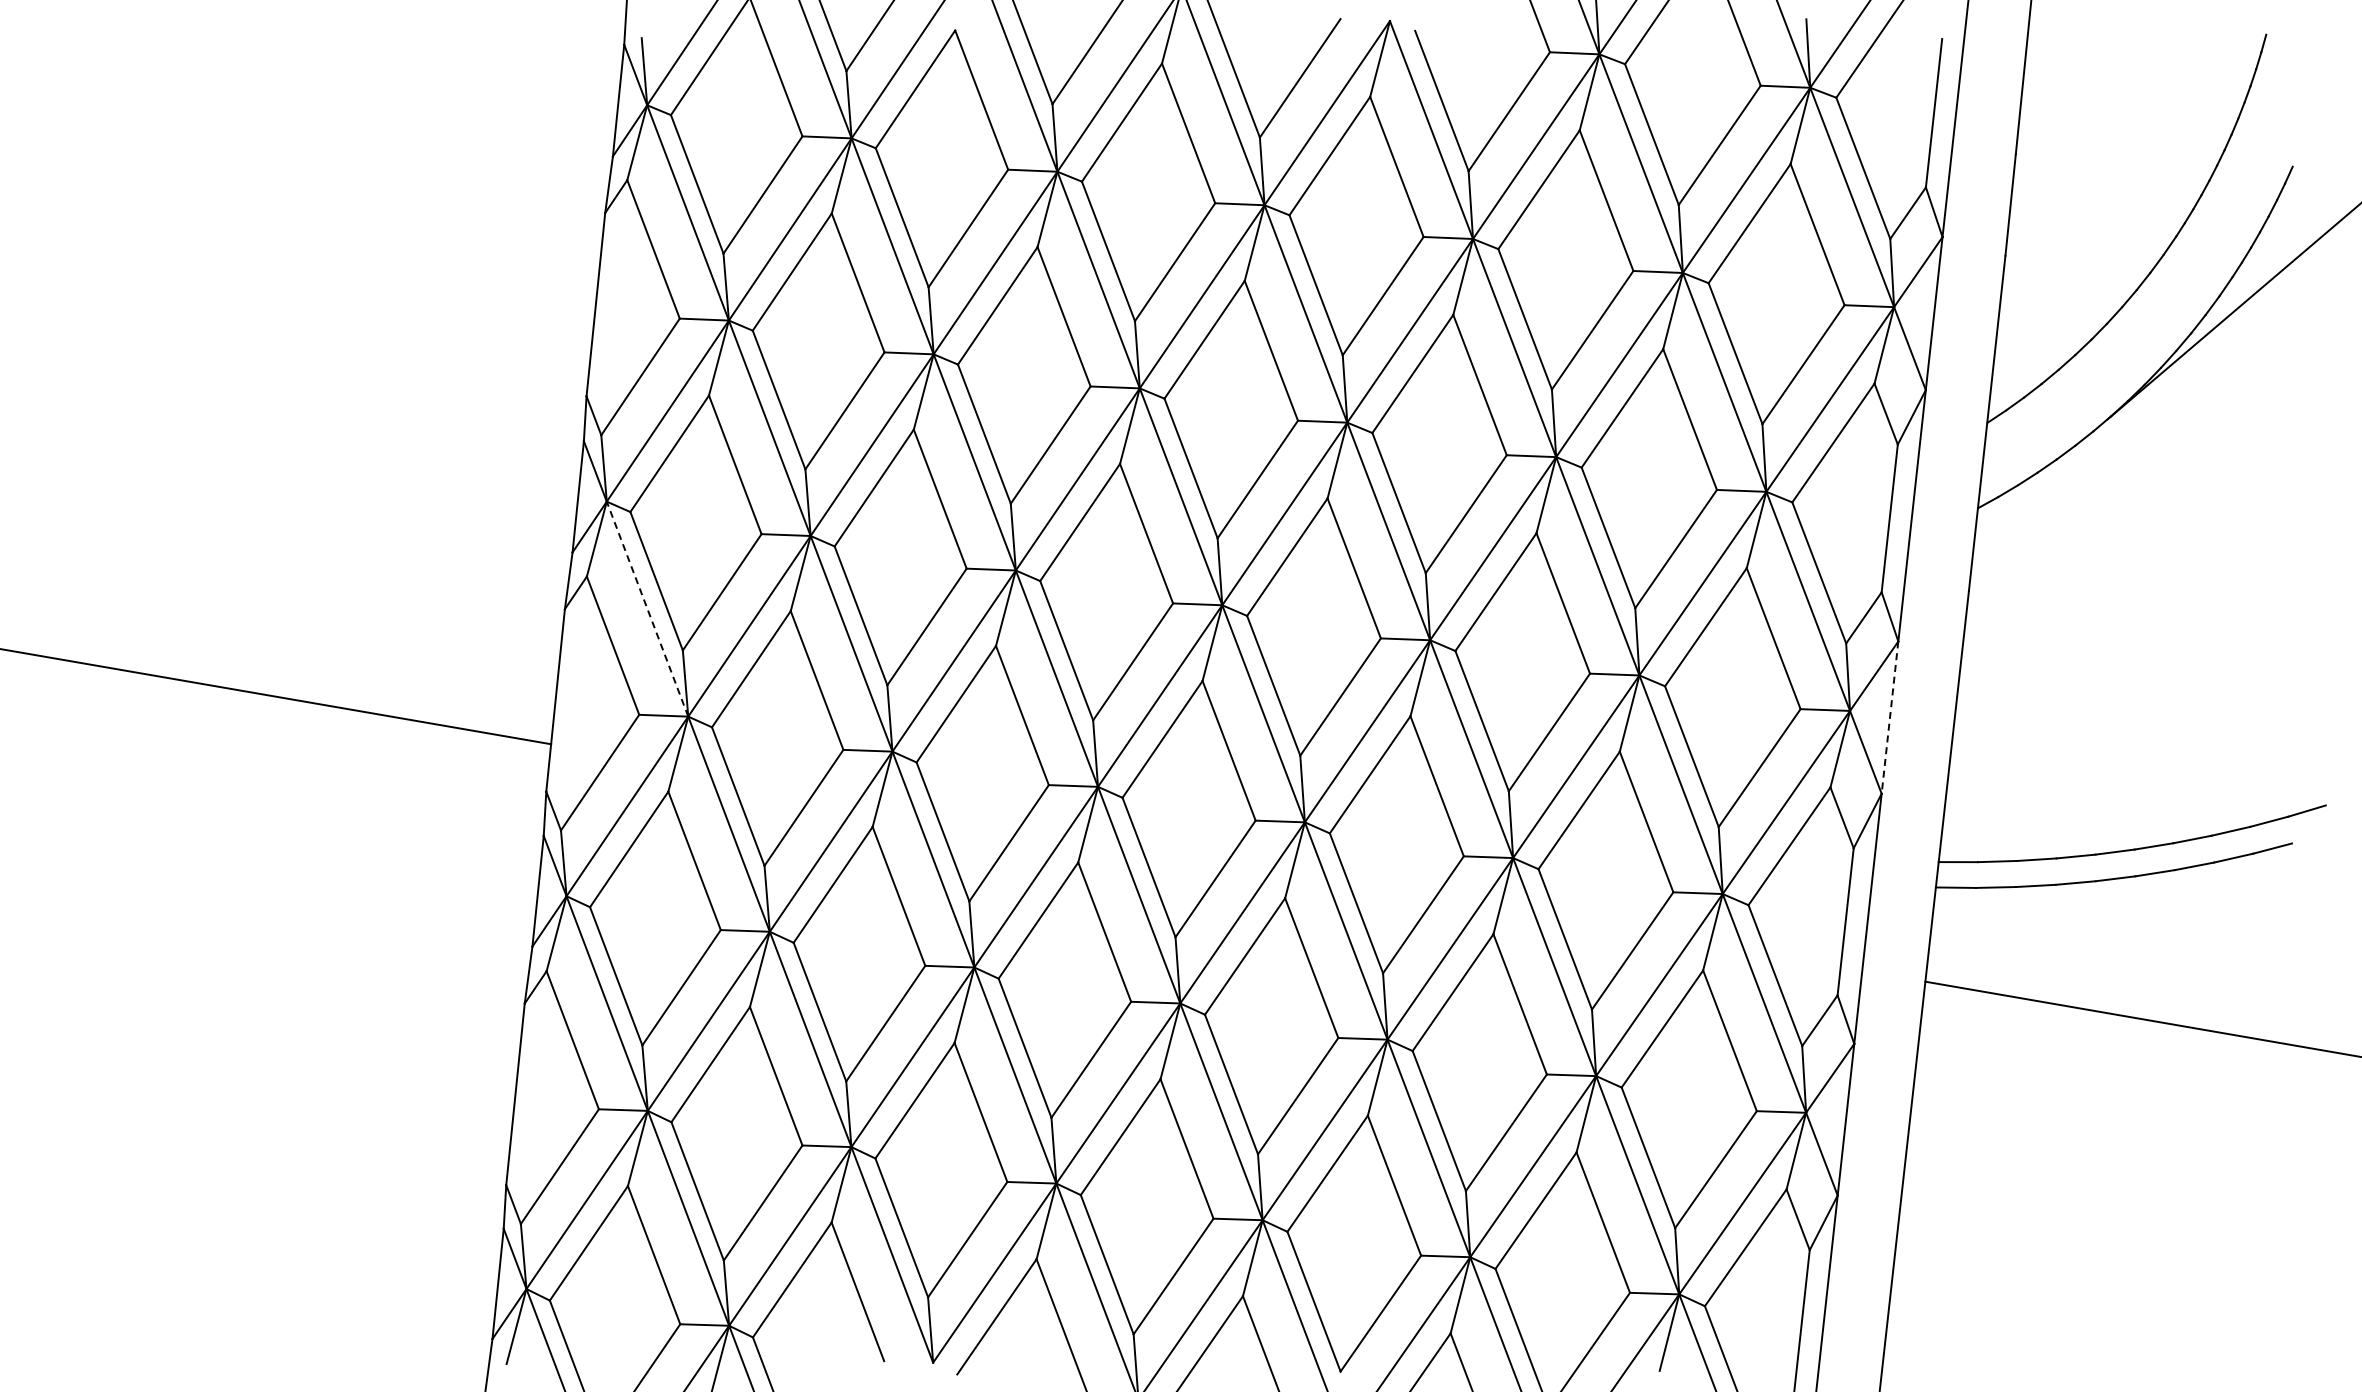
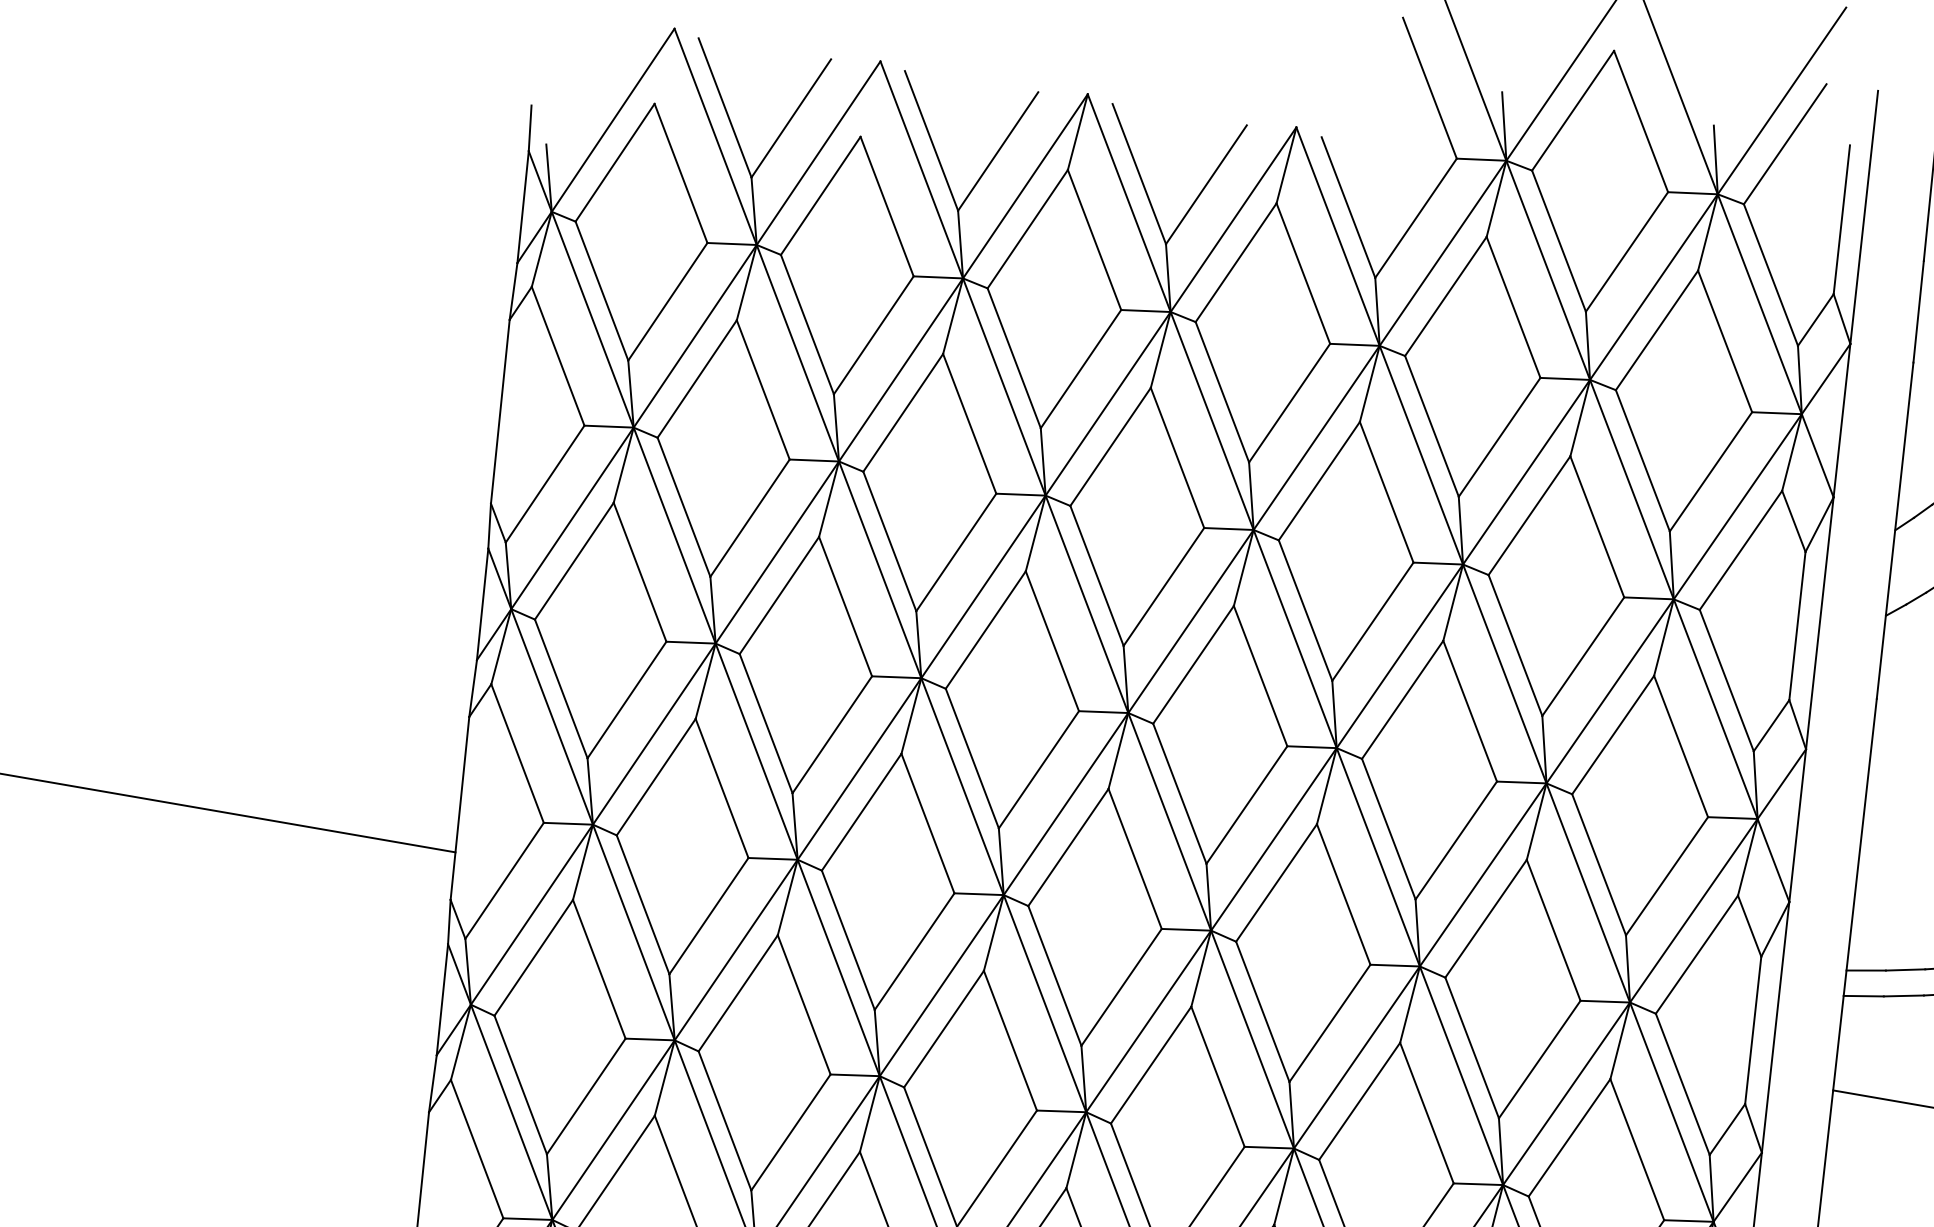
line: (647, 609) -> (552, 717), dashed -> solid
line: (1890, 717) -> (1798, 825), dashed -> solid

